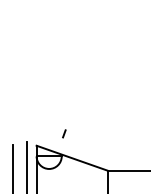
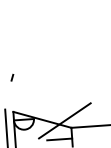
line: (64, 133) -> (12, 77), moved
line: (100, 161) -> (65, 120), added
line: (91, 184) -> (59, 139), added

